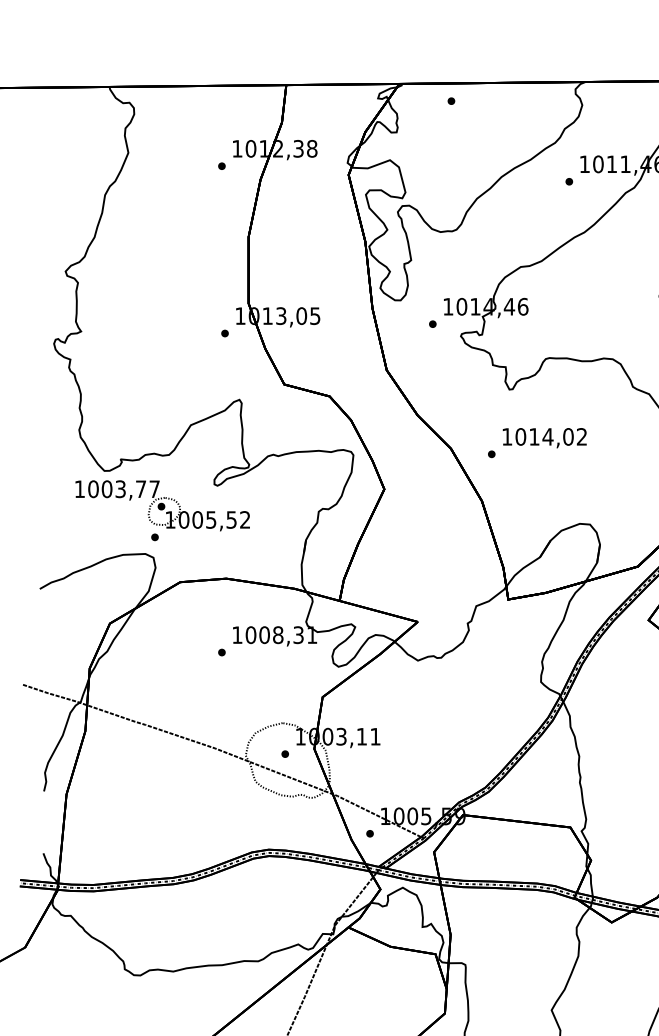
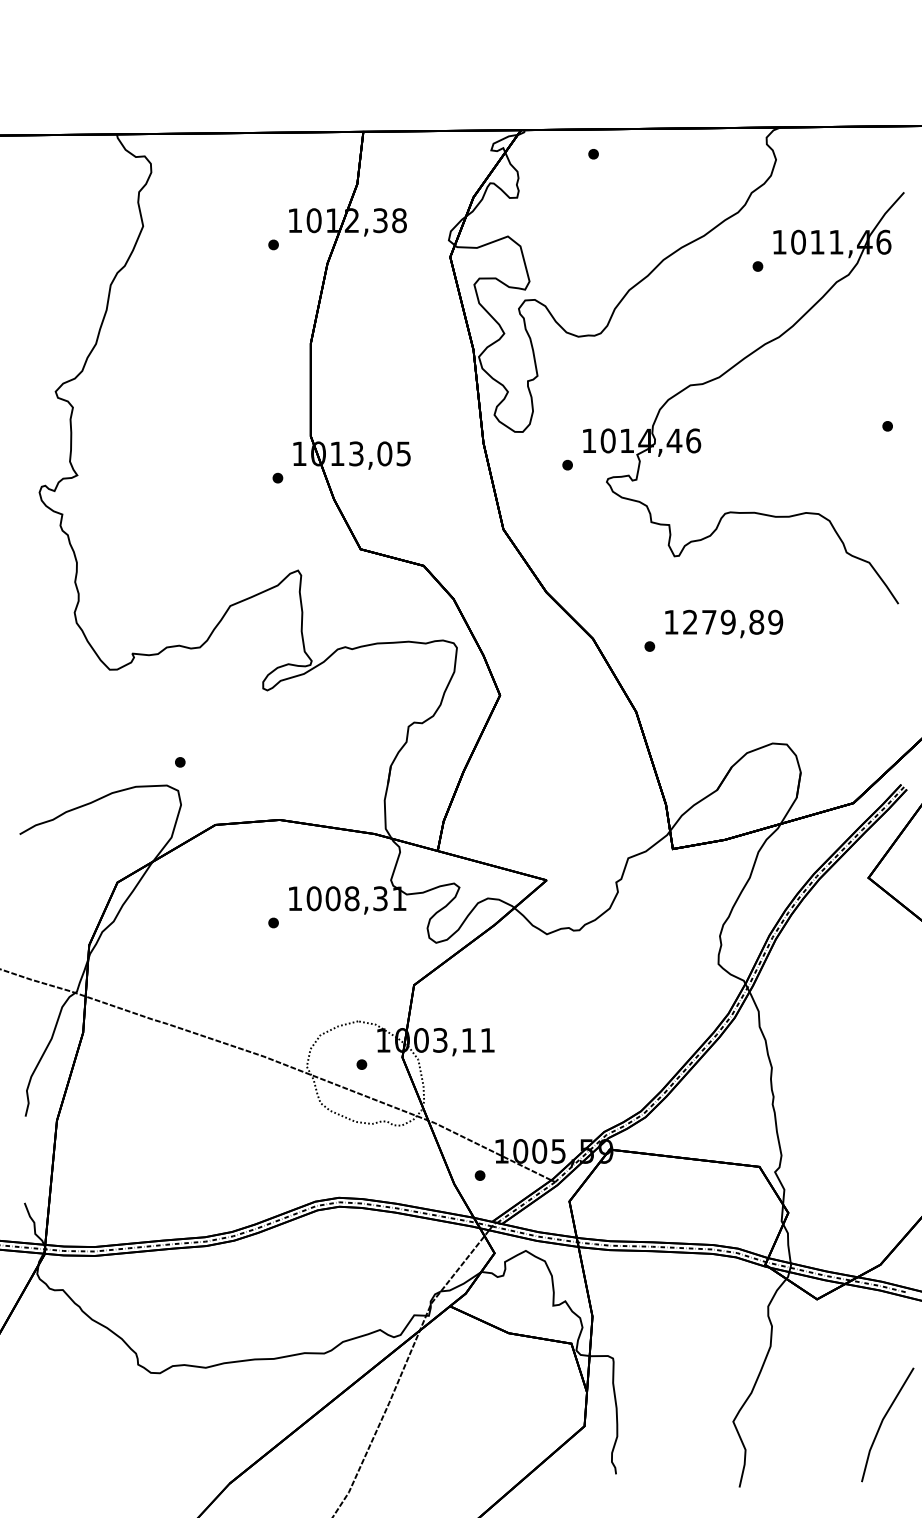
text: (551, 436) -> (733, 621), 1014,02 -> 1279,89
part: (162, 505) -> (190, 717), removed

